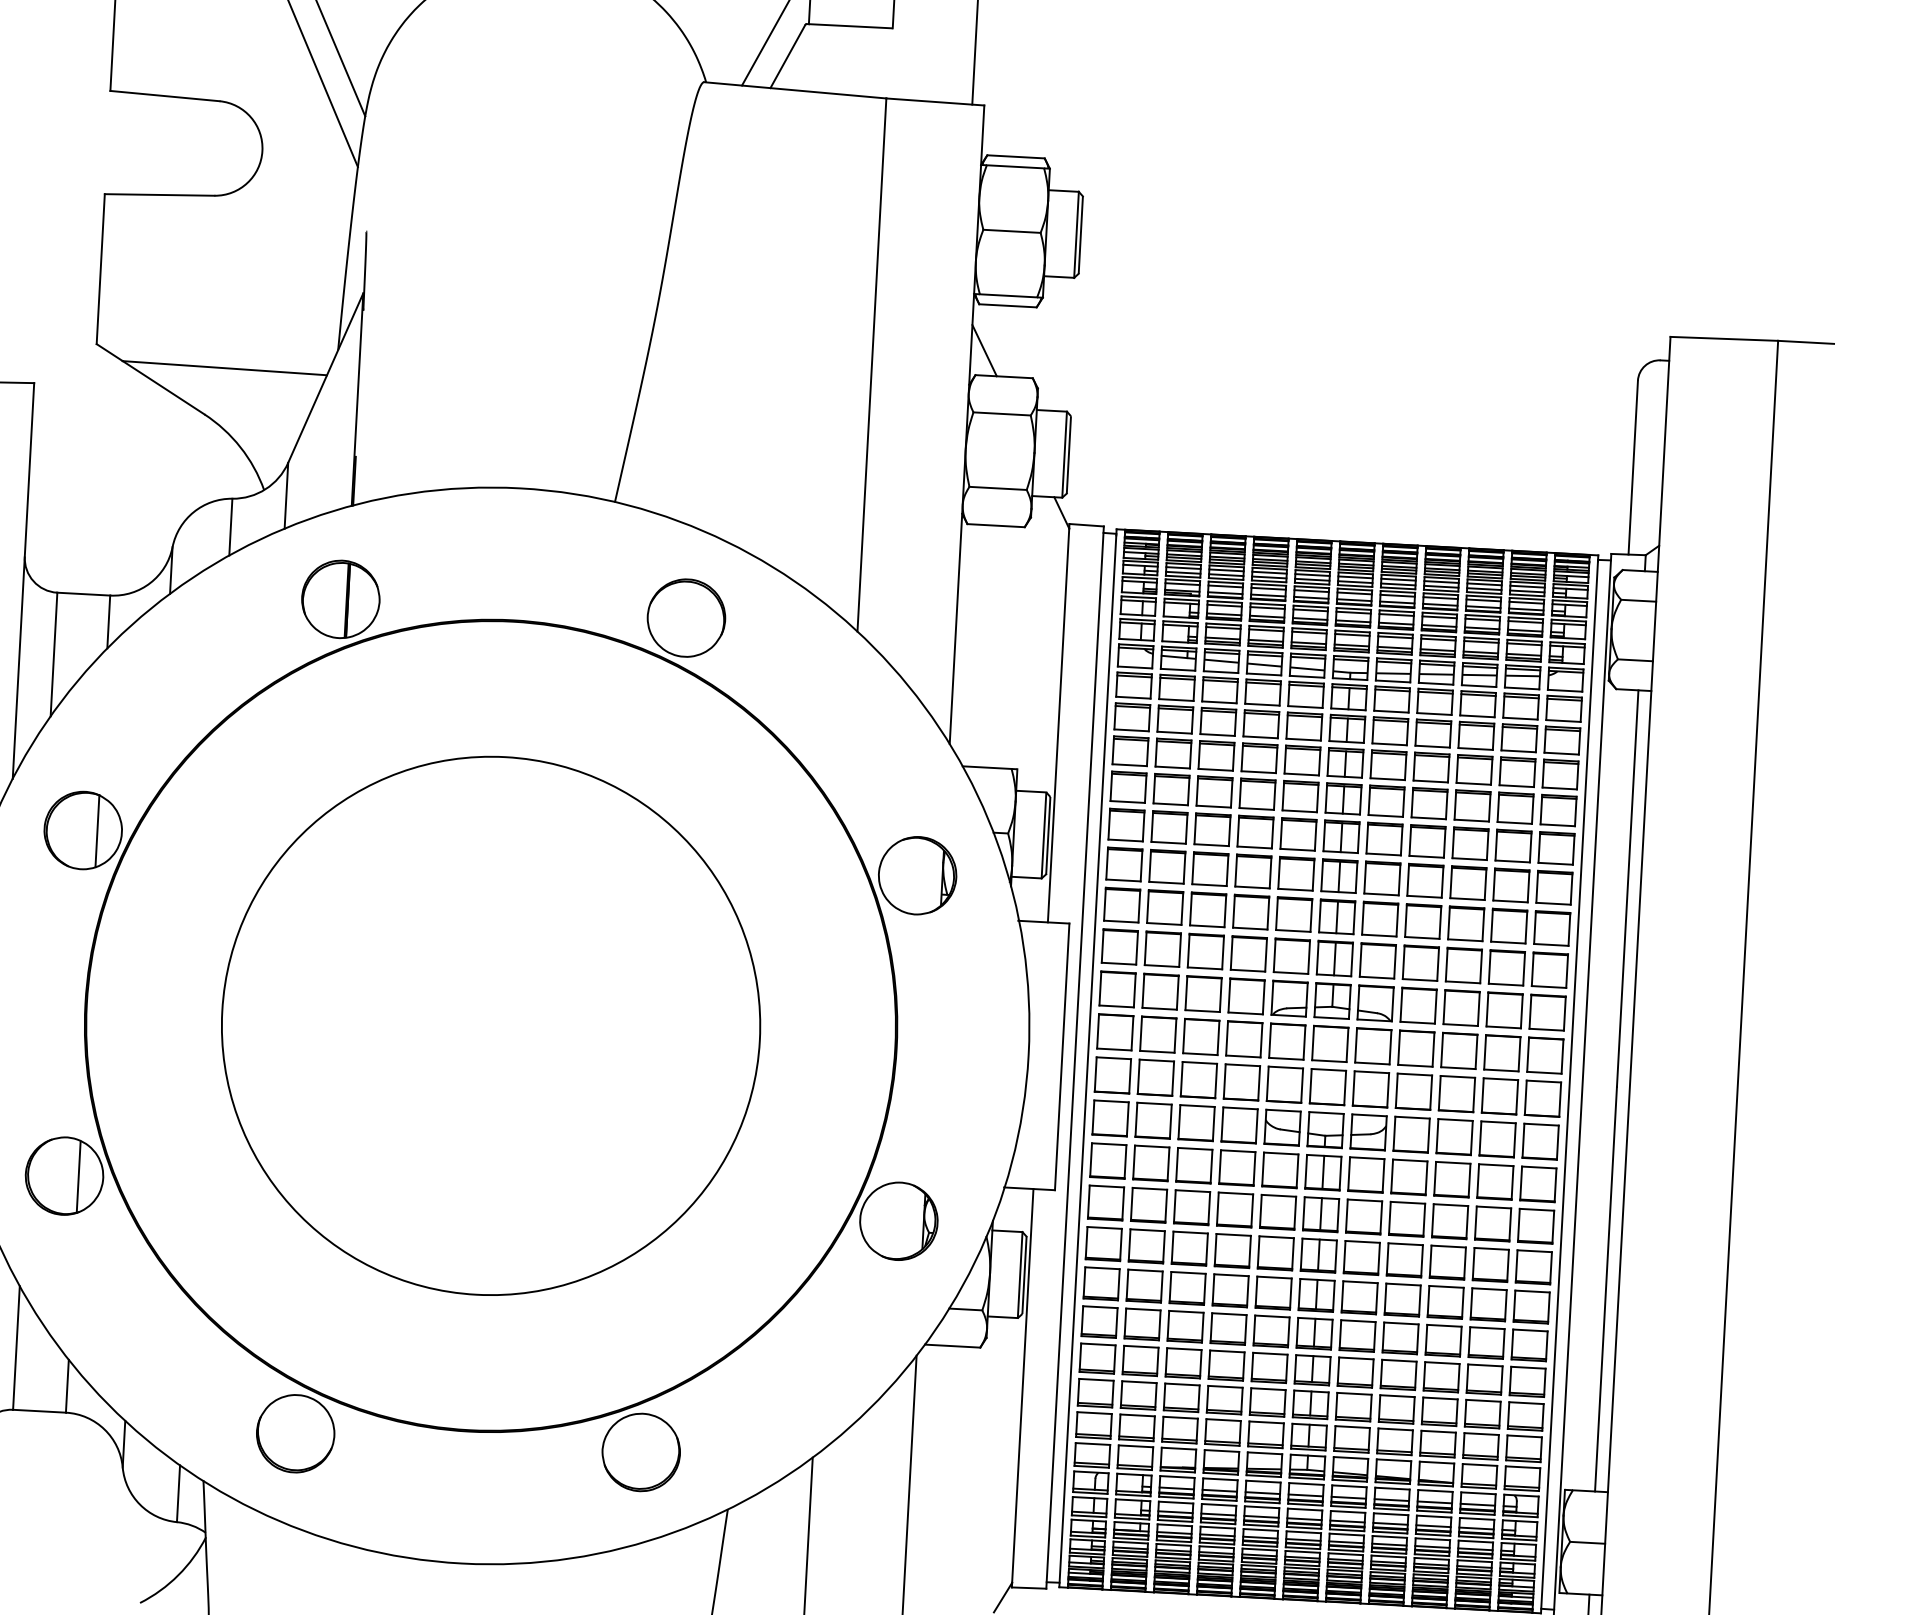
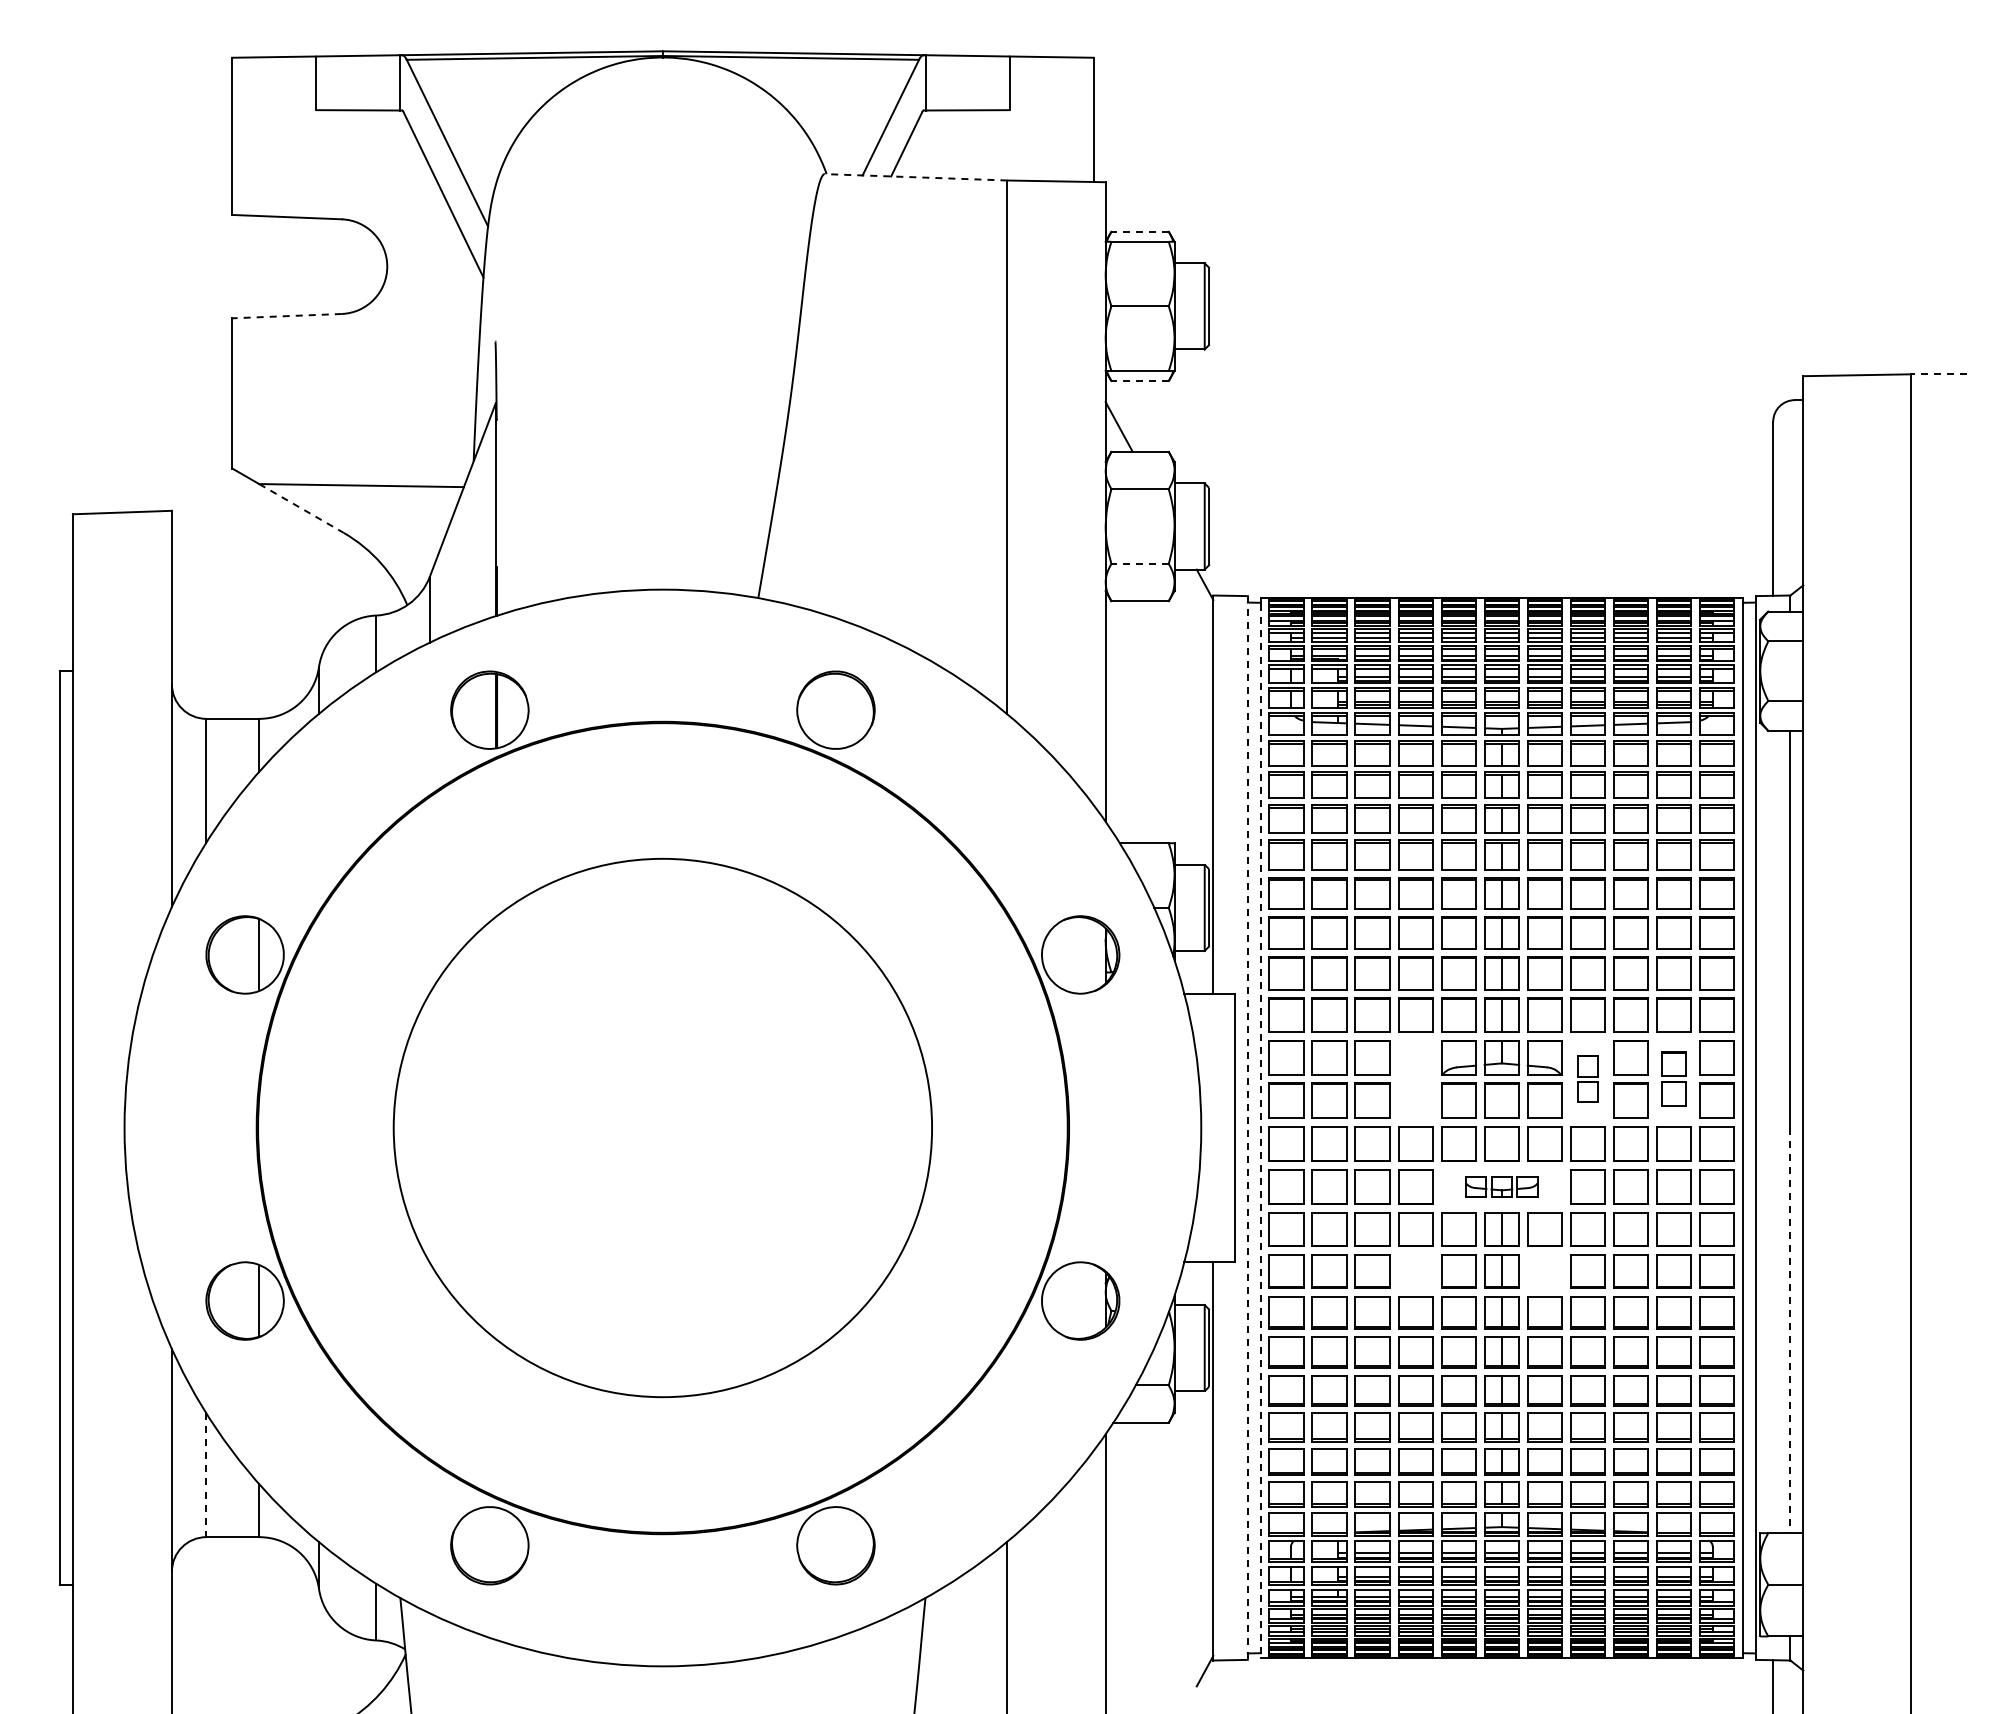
line: (794, 90) -> (915, 177), solid -> dashed
line: (1016, 156) -> (1140, 231), solid -> dashed
line: (160, 195) -> (287, 316), solid -> dashed
line: (1008, 305) -> (1140, 380), solid -> dashed
line: (1806, 342) -> (1939, 374), solid -> dashed
line: (163, 387) -> (301, 508), solid -> dashed
line: (998, 488) -> (1140, 563), solid -> dashed
part: (1245, 1018) -> (1415, 1079), removed
part: (1416, 1027) -> (1587, 1079), size x0.6
part: (1502, 1032) -> (1673, 1079), size x0.7
line: (1074, 1058) -> (1247, 1128), solid -> dashed
line: (1087, 1061) -> (1260, 1131), solid -> dashed
part: (1325, 1129) -> (1501, 1186), size x0.6
part: (1234, 1209) -> (1415, 1271), removed
part: (1363, 1216) -> (1544, 1271), removed
line: (1606, 1289) -> (1790, 1330), solid -> dashed
line: (16, 1348) -> (206, 1475), solid -> dashed

